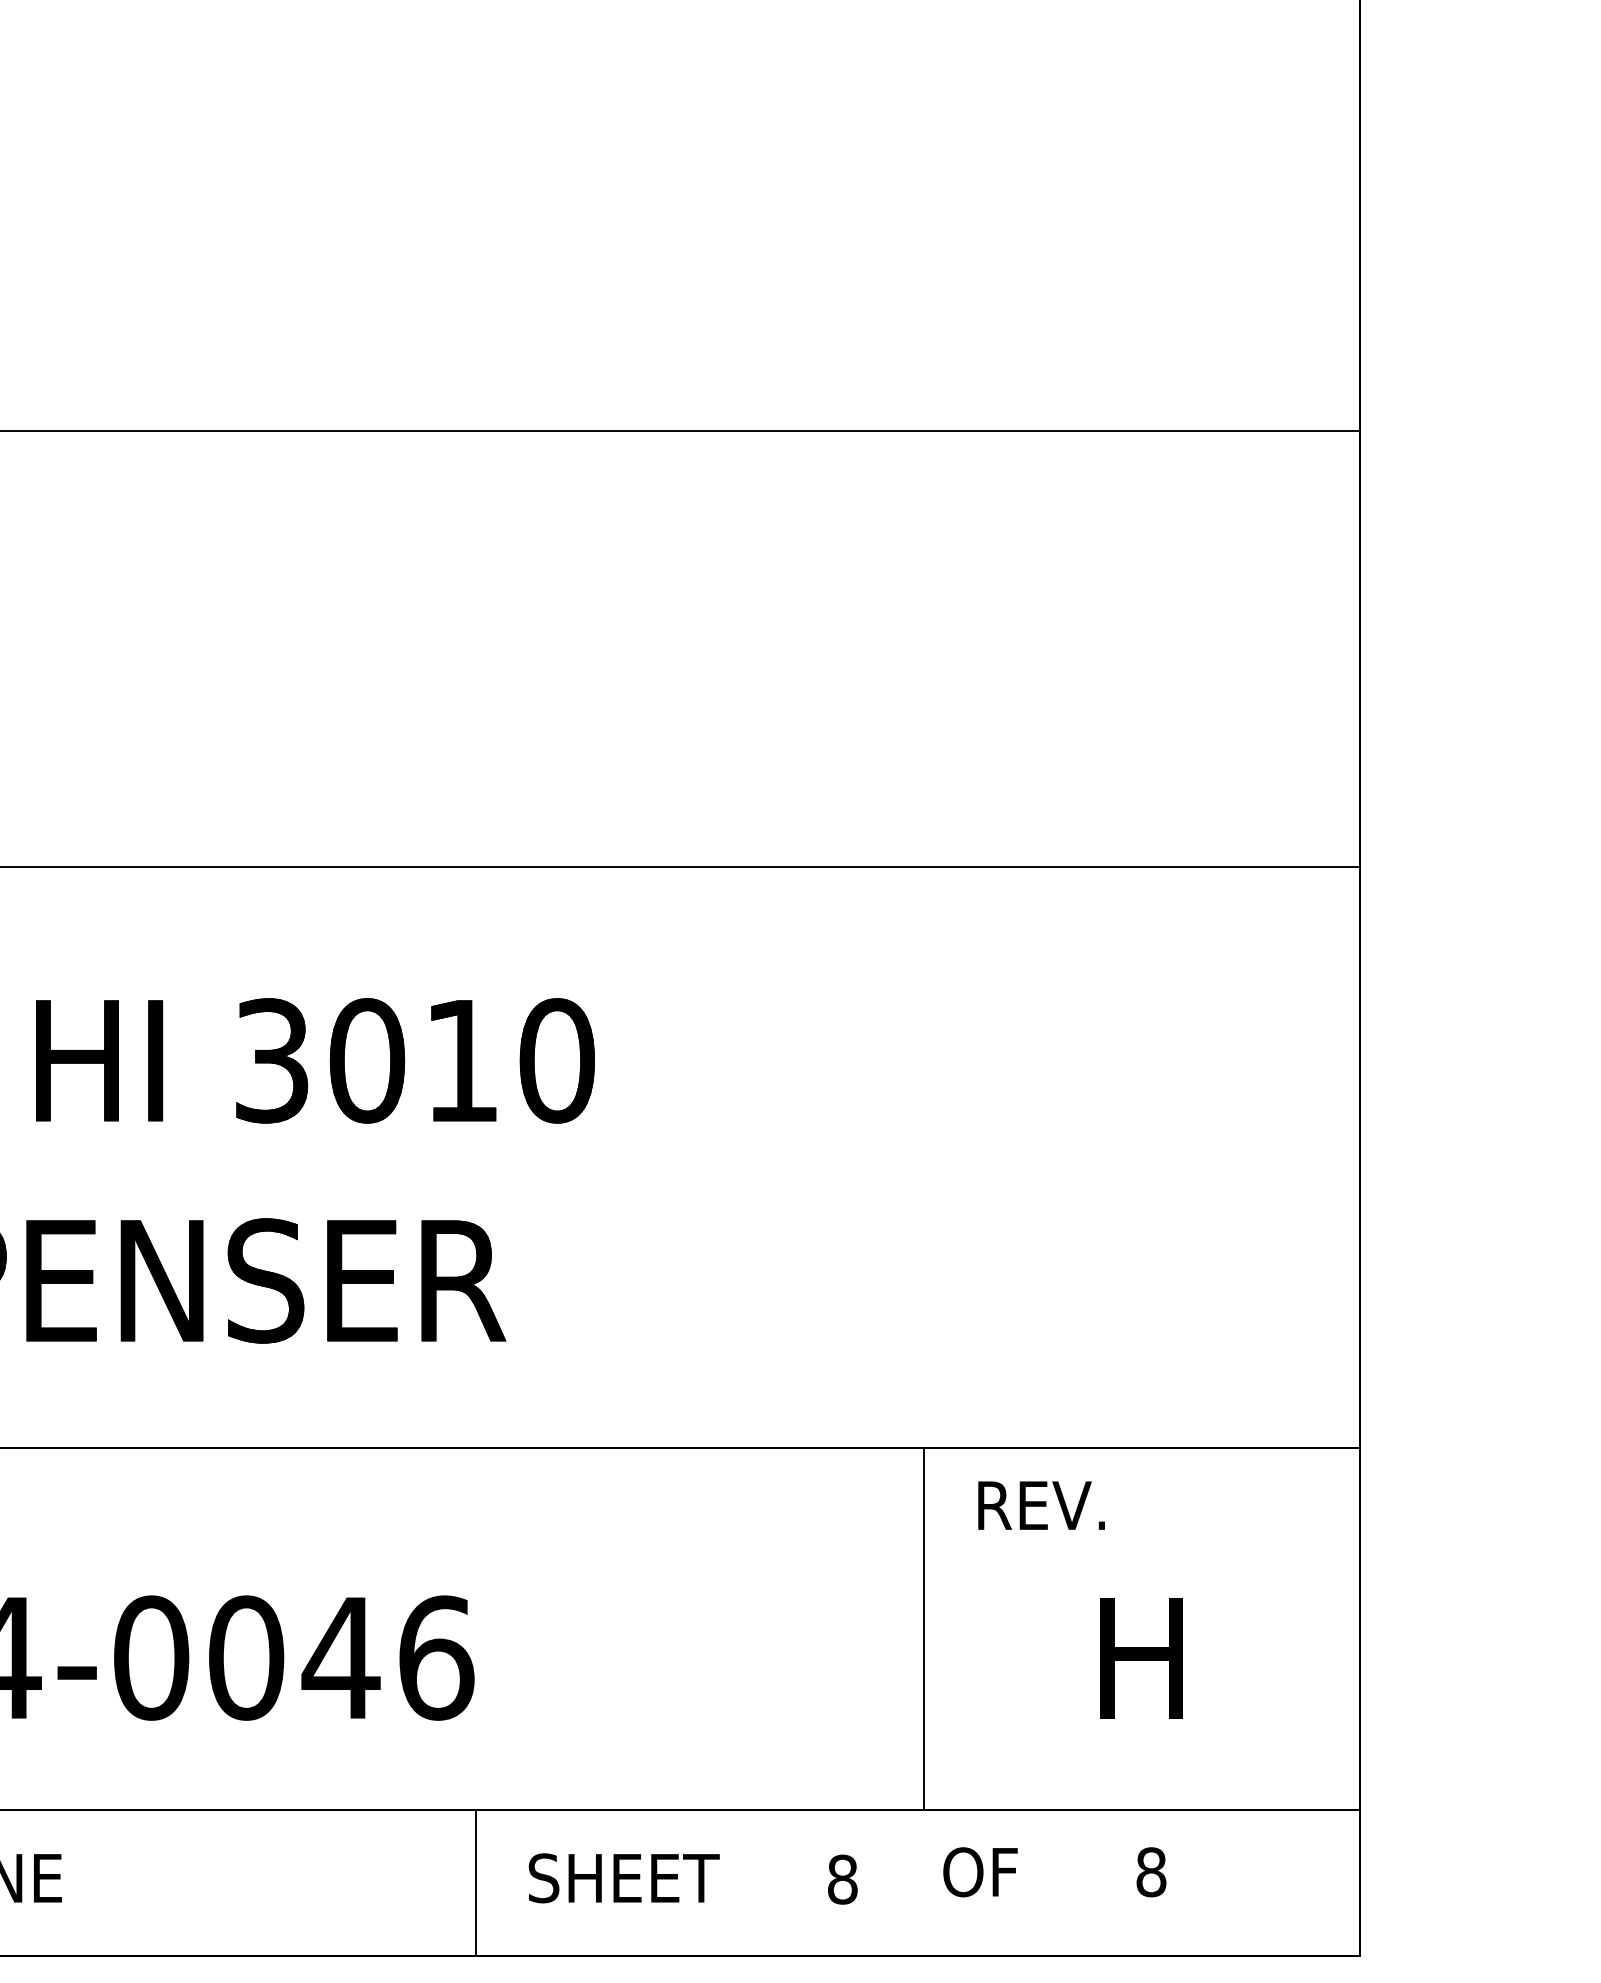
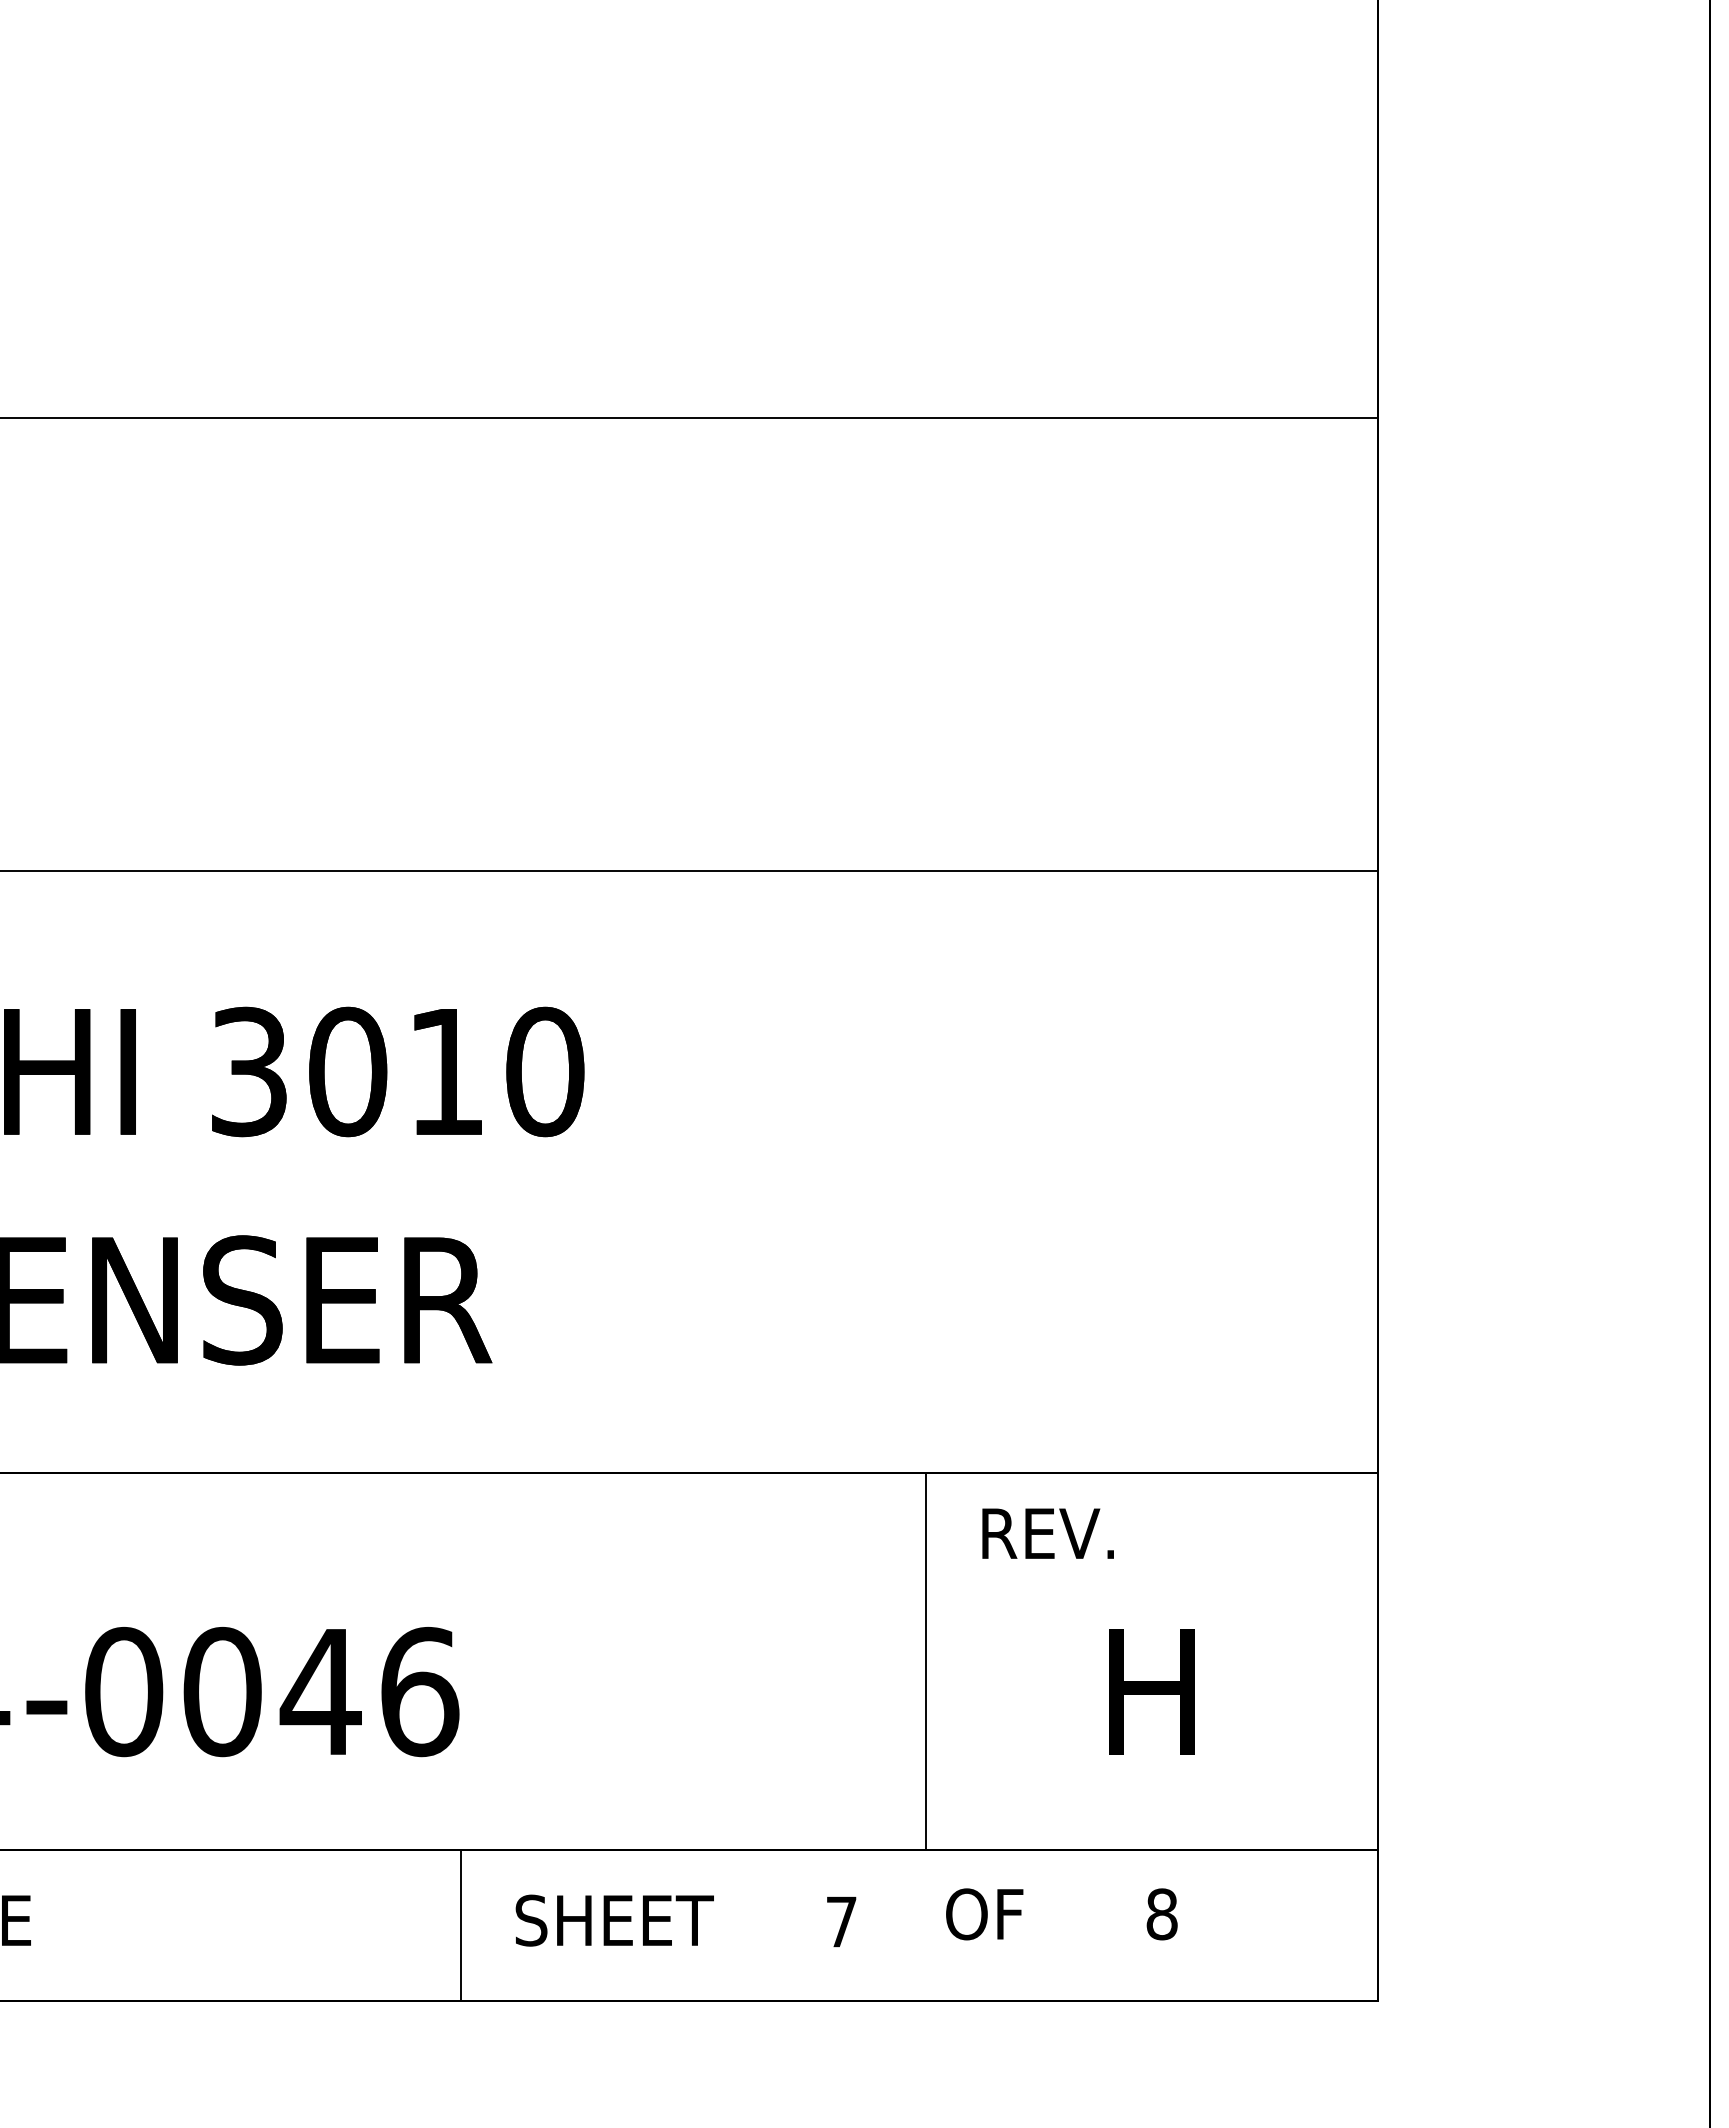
text: (842, 1879) -> (841, 1921), 8 -> 7

